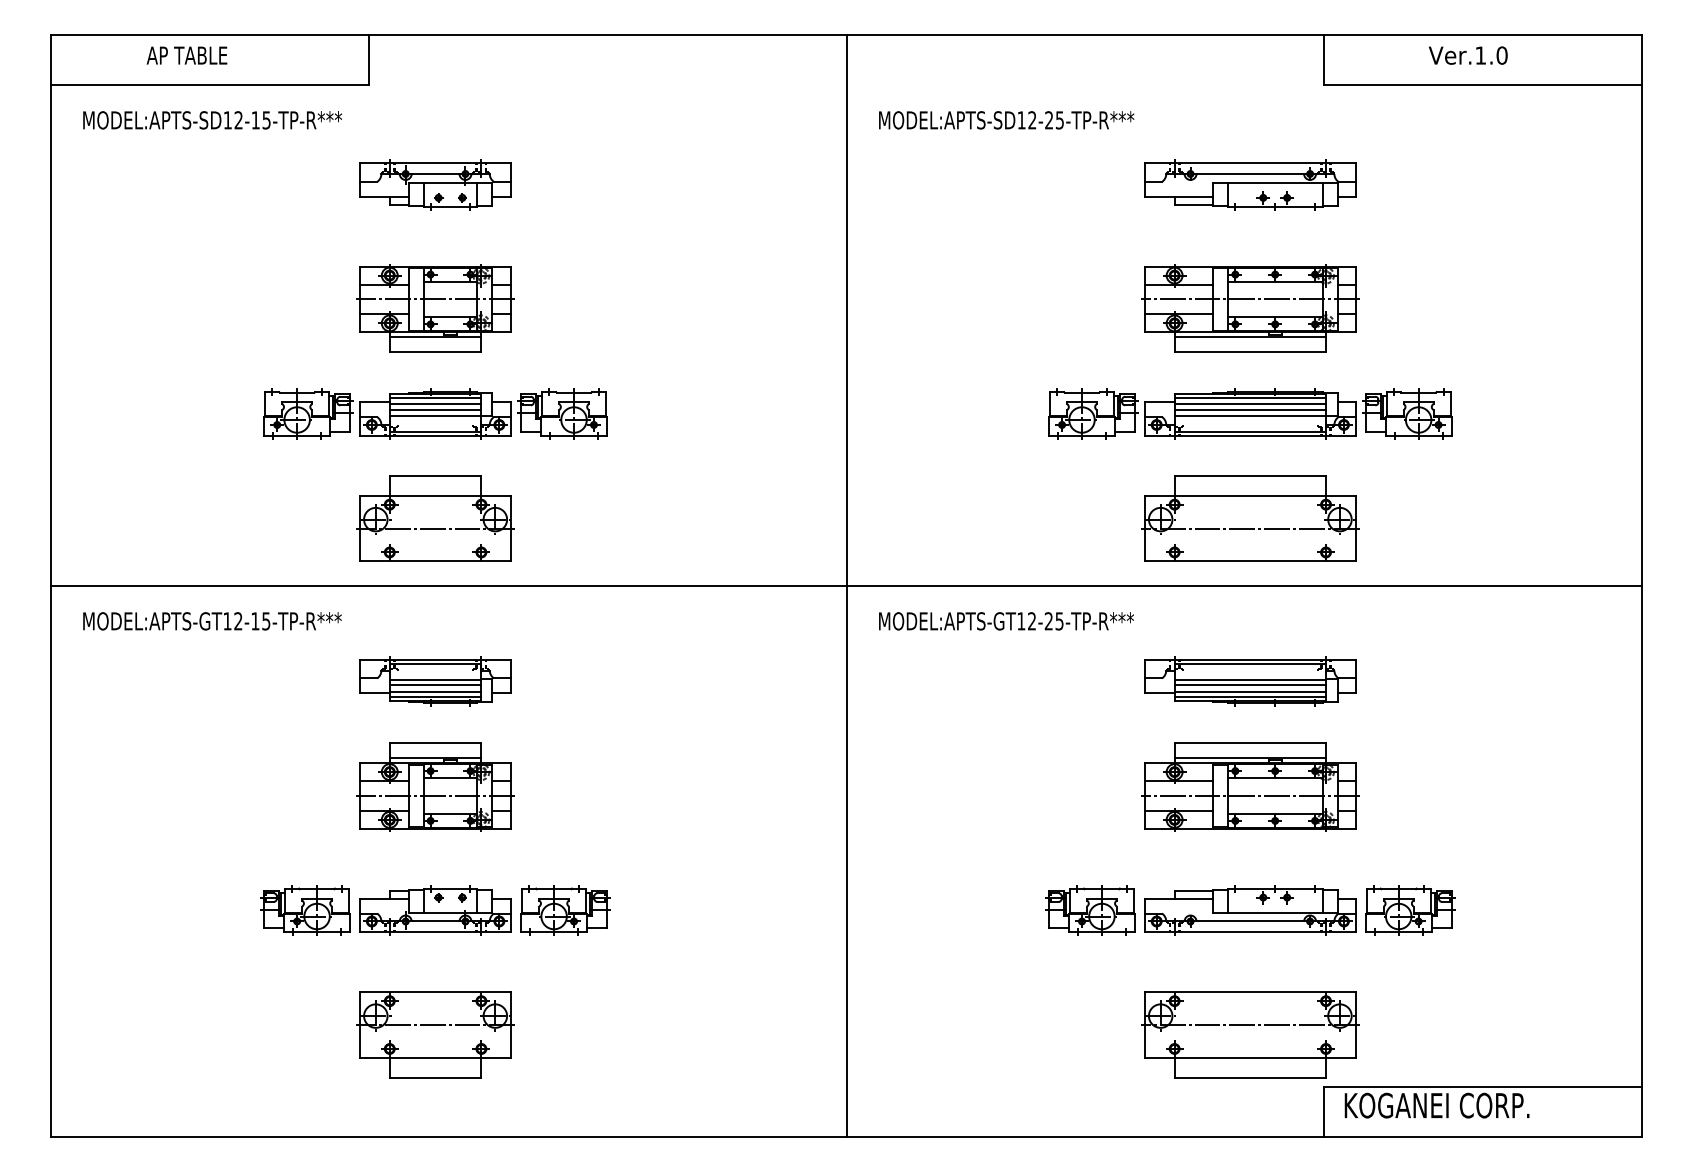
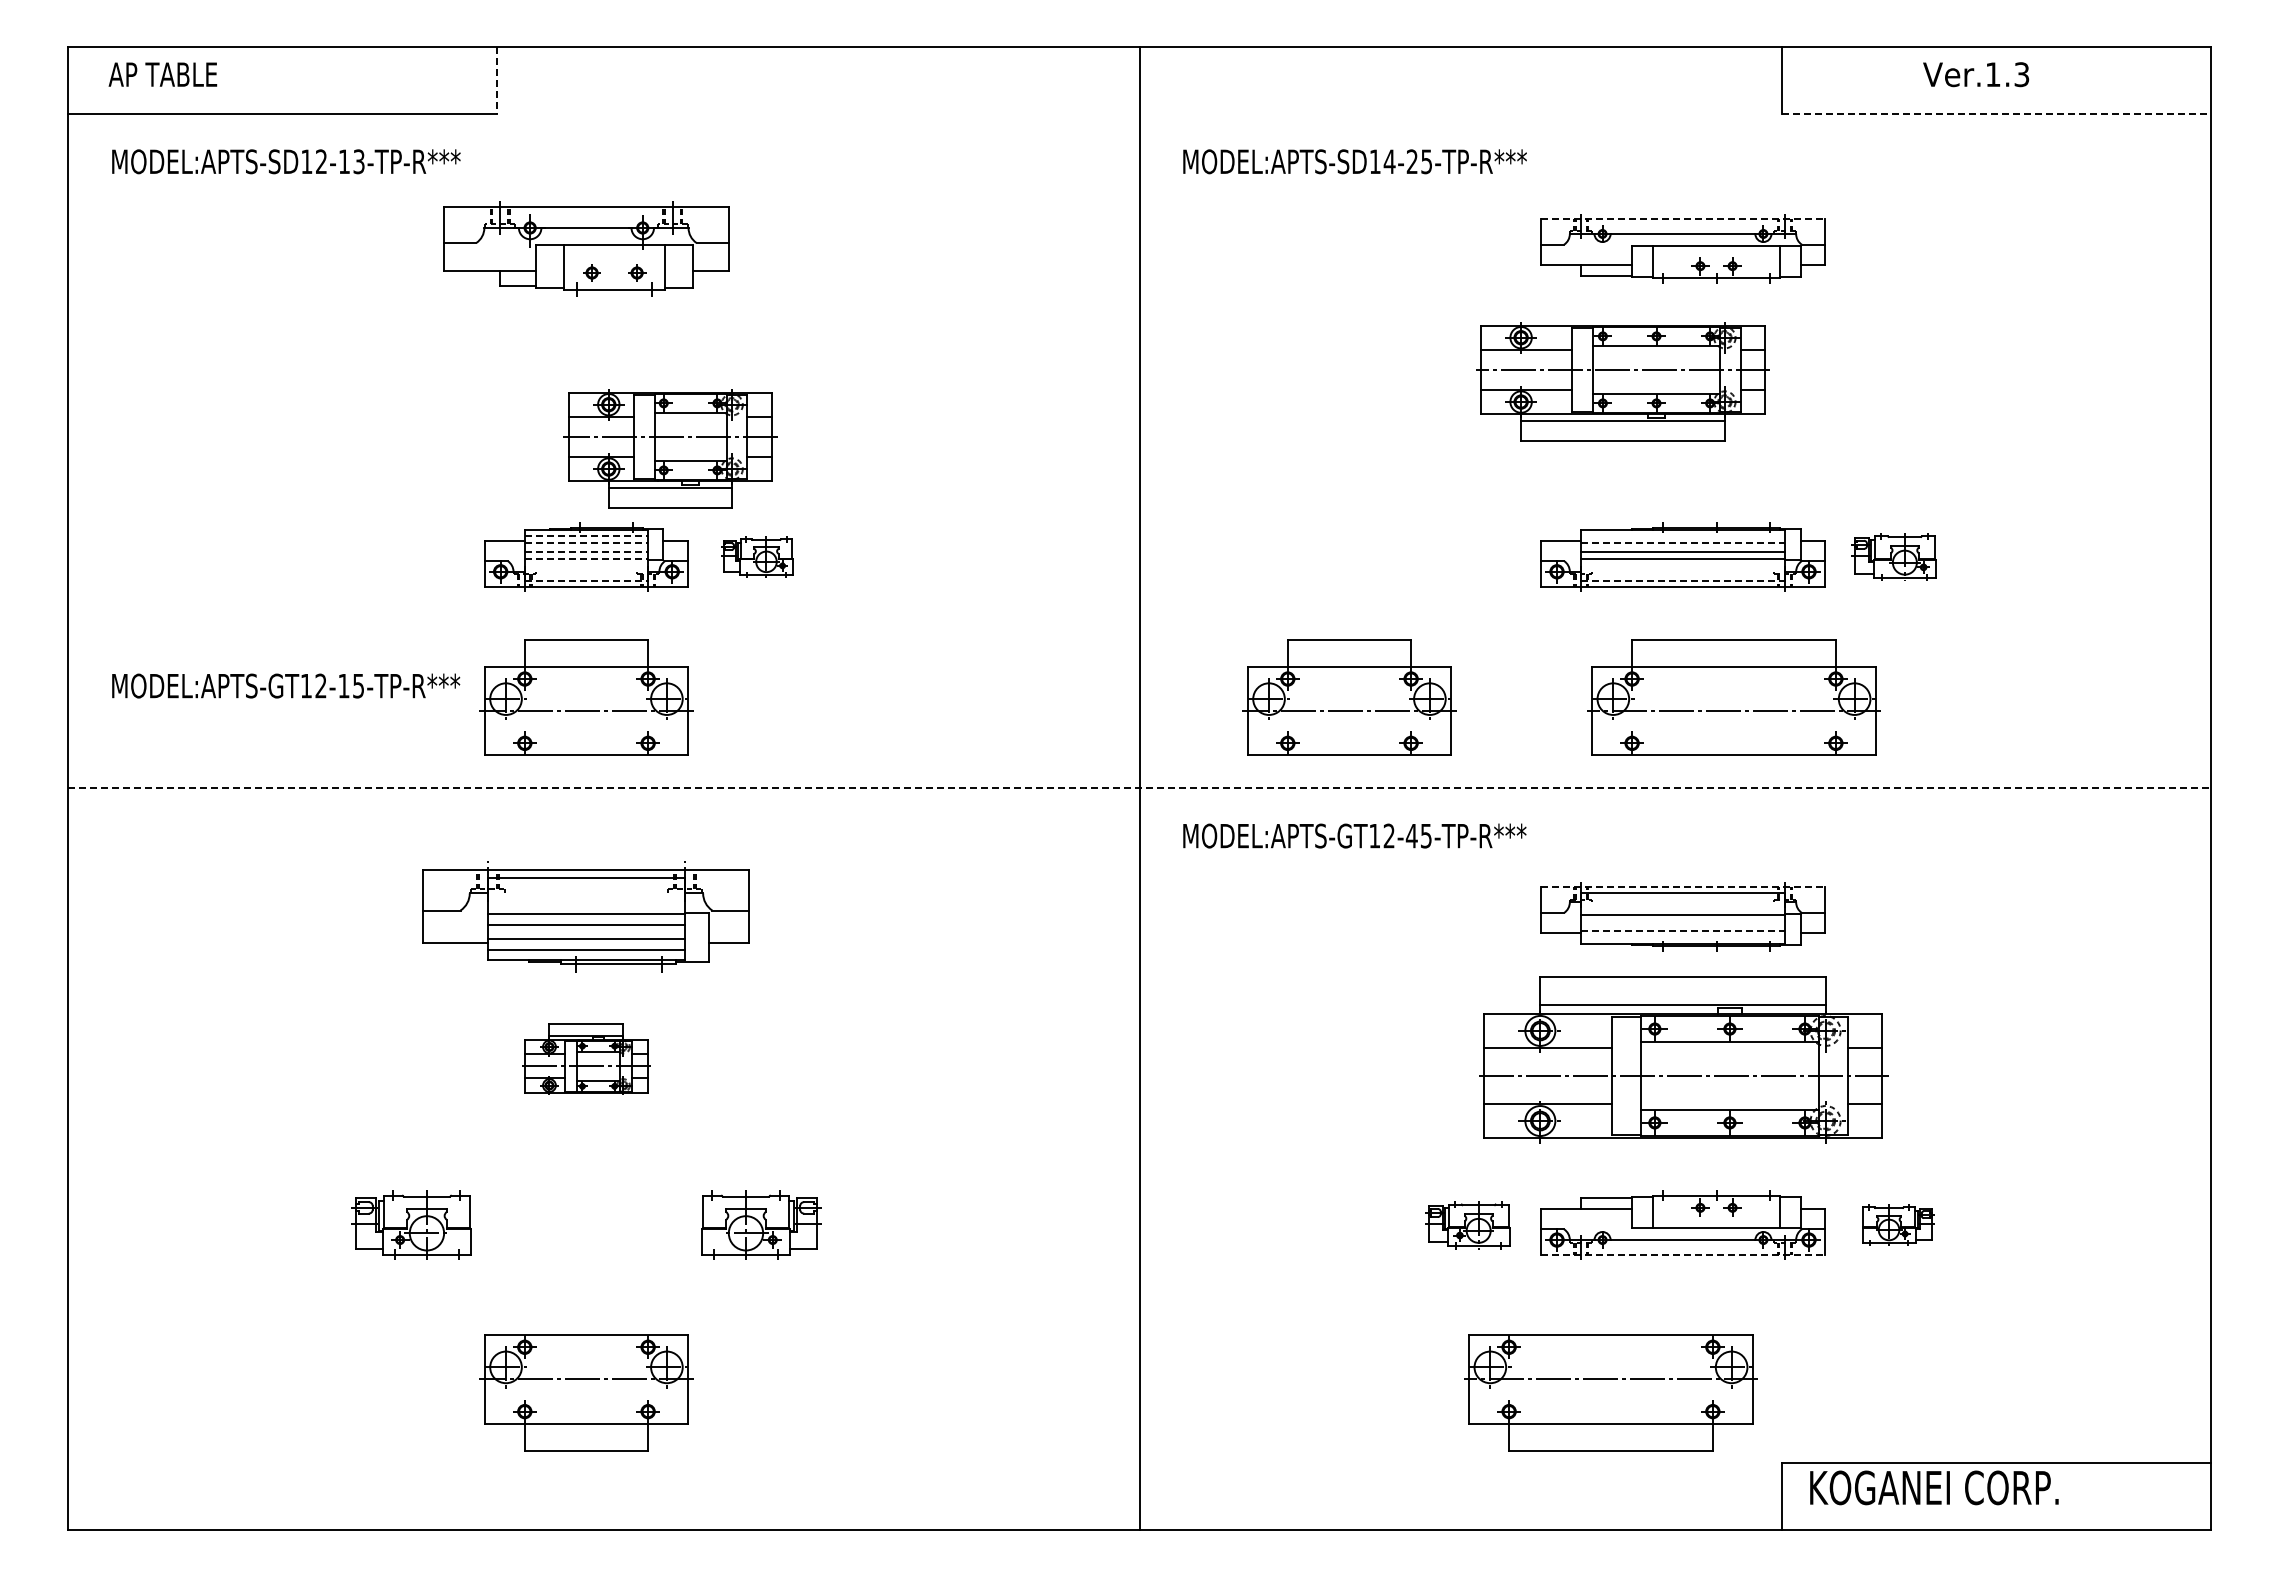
text: (186, 55) -> (162, 74), moved
text: (1501, 55) -> (2021, 74), Ver.1.0 -> Ver.1.3
line: (369, 59) -> (497, 80), solid -> dashed
line: (1483, 85) -> (1996, 114), solid -> dashed
text: (266, 120) -> (359, 161), MODEL:APTS-SD12-15-TP-R*** -> MODEL:APTS-SD12-13-TP-R***
text: (1032, 120) -> (1389, 161), MODEL:APTS-SD12-25-TP-R*** -> MODEL:APTS-SD14-25-TP-R***
line: (1250, 163) -> (1683, 219), solid -> dashed
part: (435, 184) -> (586, 248), size x1.4
part: (435, 308) -> (670, 448), moved
part: (1249, 308) -> (1622, 381), moved
line: (435, 398) -> (586, 536), solid -> dashed
line: (1249, 398) -> (1682, 536), removed
line: (435, 403) -> (586, 543), solid -> dashed
line: (1250, 403) -> (1683, 543), solid -> dashed
line: (435, 410) -> (586, 552), solid -> dashed
part: (308, 413) -> (415, 556), removed
part: (561, 413) -> (756, 556), size x0.6
part: (1093, 413) -> (1471, 556), removed
part: (1406, 413) -> (1893, 556), size x0.7
line: (435, 415) -> (586, 559), solid -> dashed
line: (435, 432) -> (586, 581), solid -> dashed
line: (1250, 432) -> (1683, 581), solid -> dashed
part: (1002, 518) -> (1349, 697), added
part: (1249, 518) -> (1733, 697), moved
line: (846, 586) -> (1139, 788), solid -> dashed
text: (212, 620) -> (286, 685), moved
text: (1048, 620) -> (1411, 835), MODEL:APTS-GT12-25-TP-R*** -> MODEL:APTS-GT12-45-TP-R***
line: (1250, 659) -> (1683, 887), solid -> dashed
part: (435, 681) -> (586, 916), size x1.6
line: (1249, 684) -> (1682, 921), removed
line: (1250, 691) -> (1683, 930), solid -> dashed
line: (1249, 696) -> (1682, 937), removed
part: (435, 786) -> (586, 1058), size x0.6
part: (1249, 786) -> (1682, 1058), size x1.4
part: (435, 909) -> (586, 1224), removed
part: (1090, 909) -> (1467, 1224), size x0.7
part: (1410, 909) -> (1898, 1224), size x0.6
line: (1250, 932) -> (1683, 1254), solid -> dashed
part: (1249, 1034) -> (1610, 1392), moved

